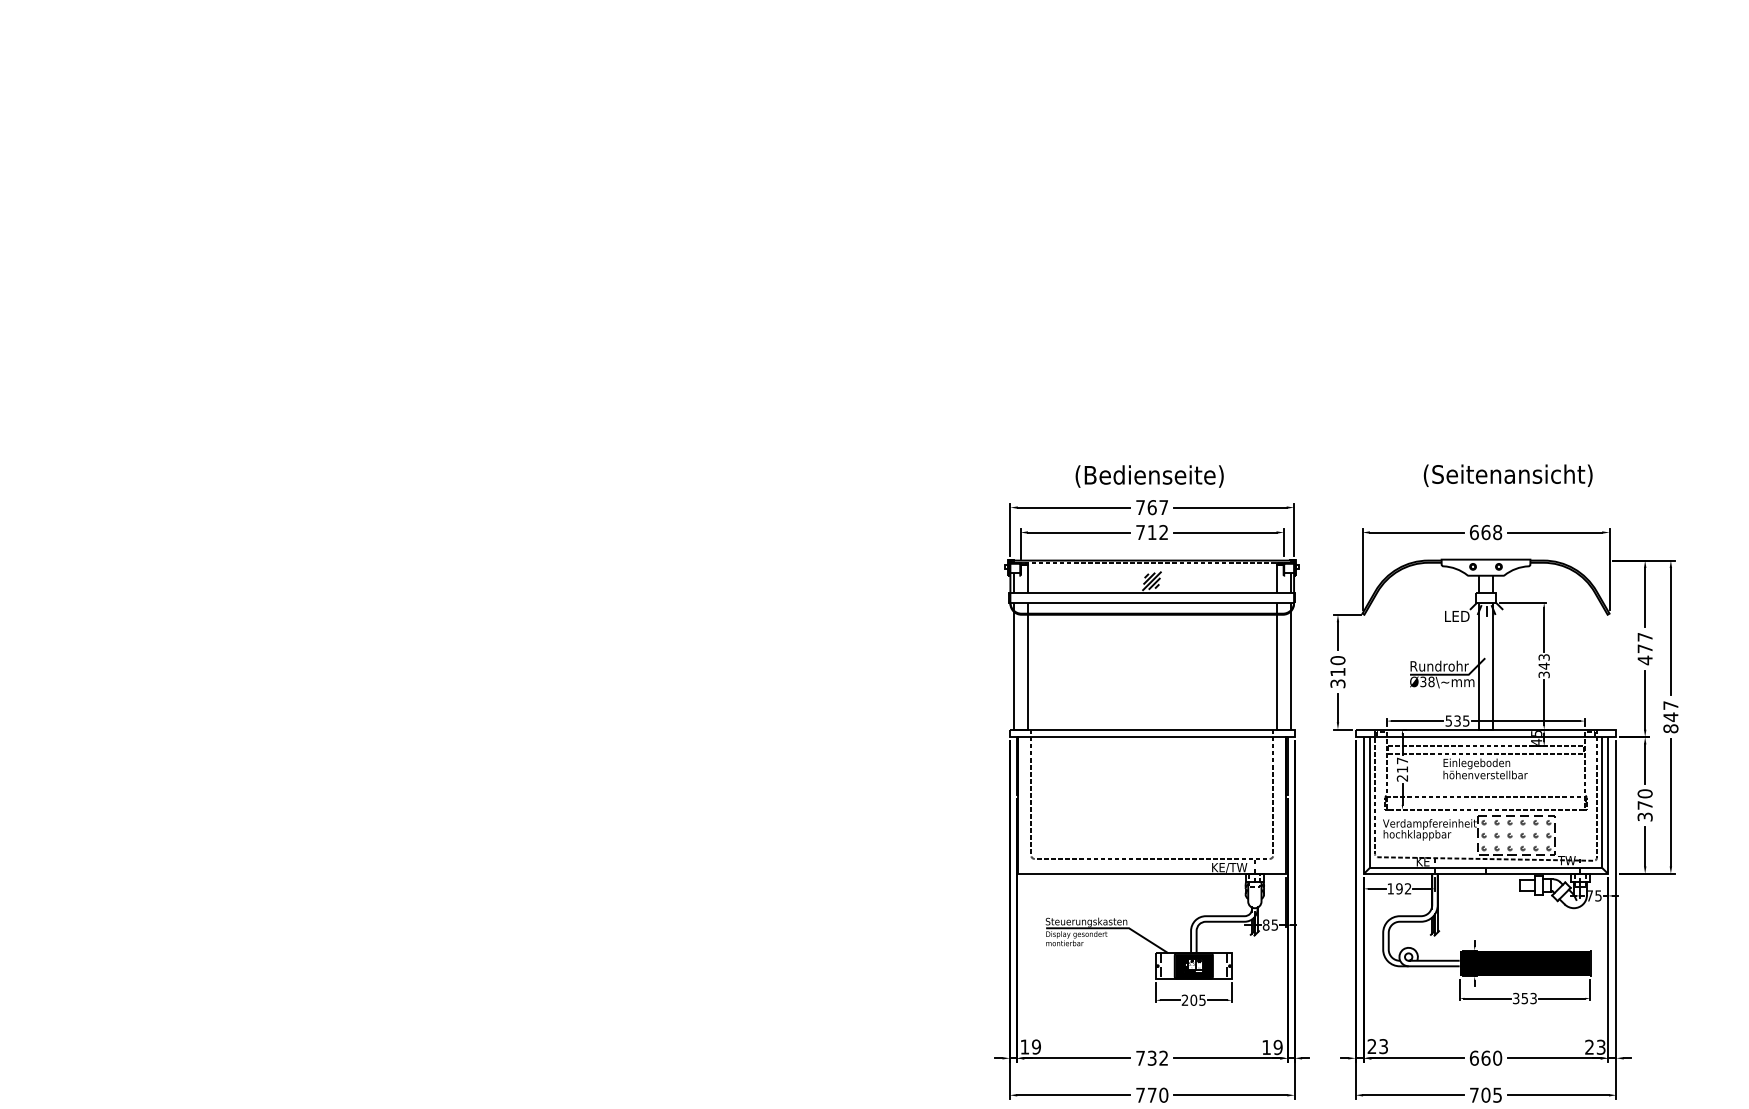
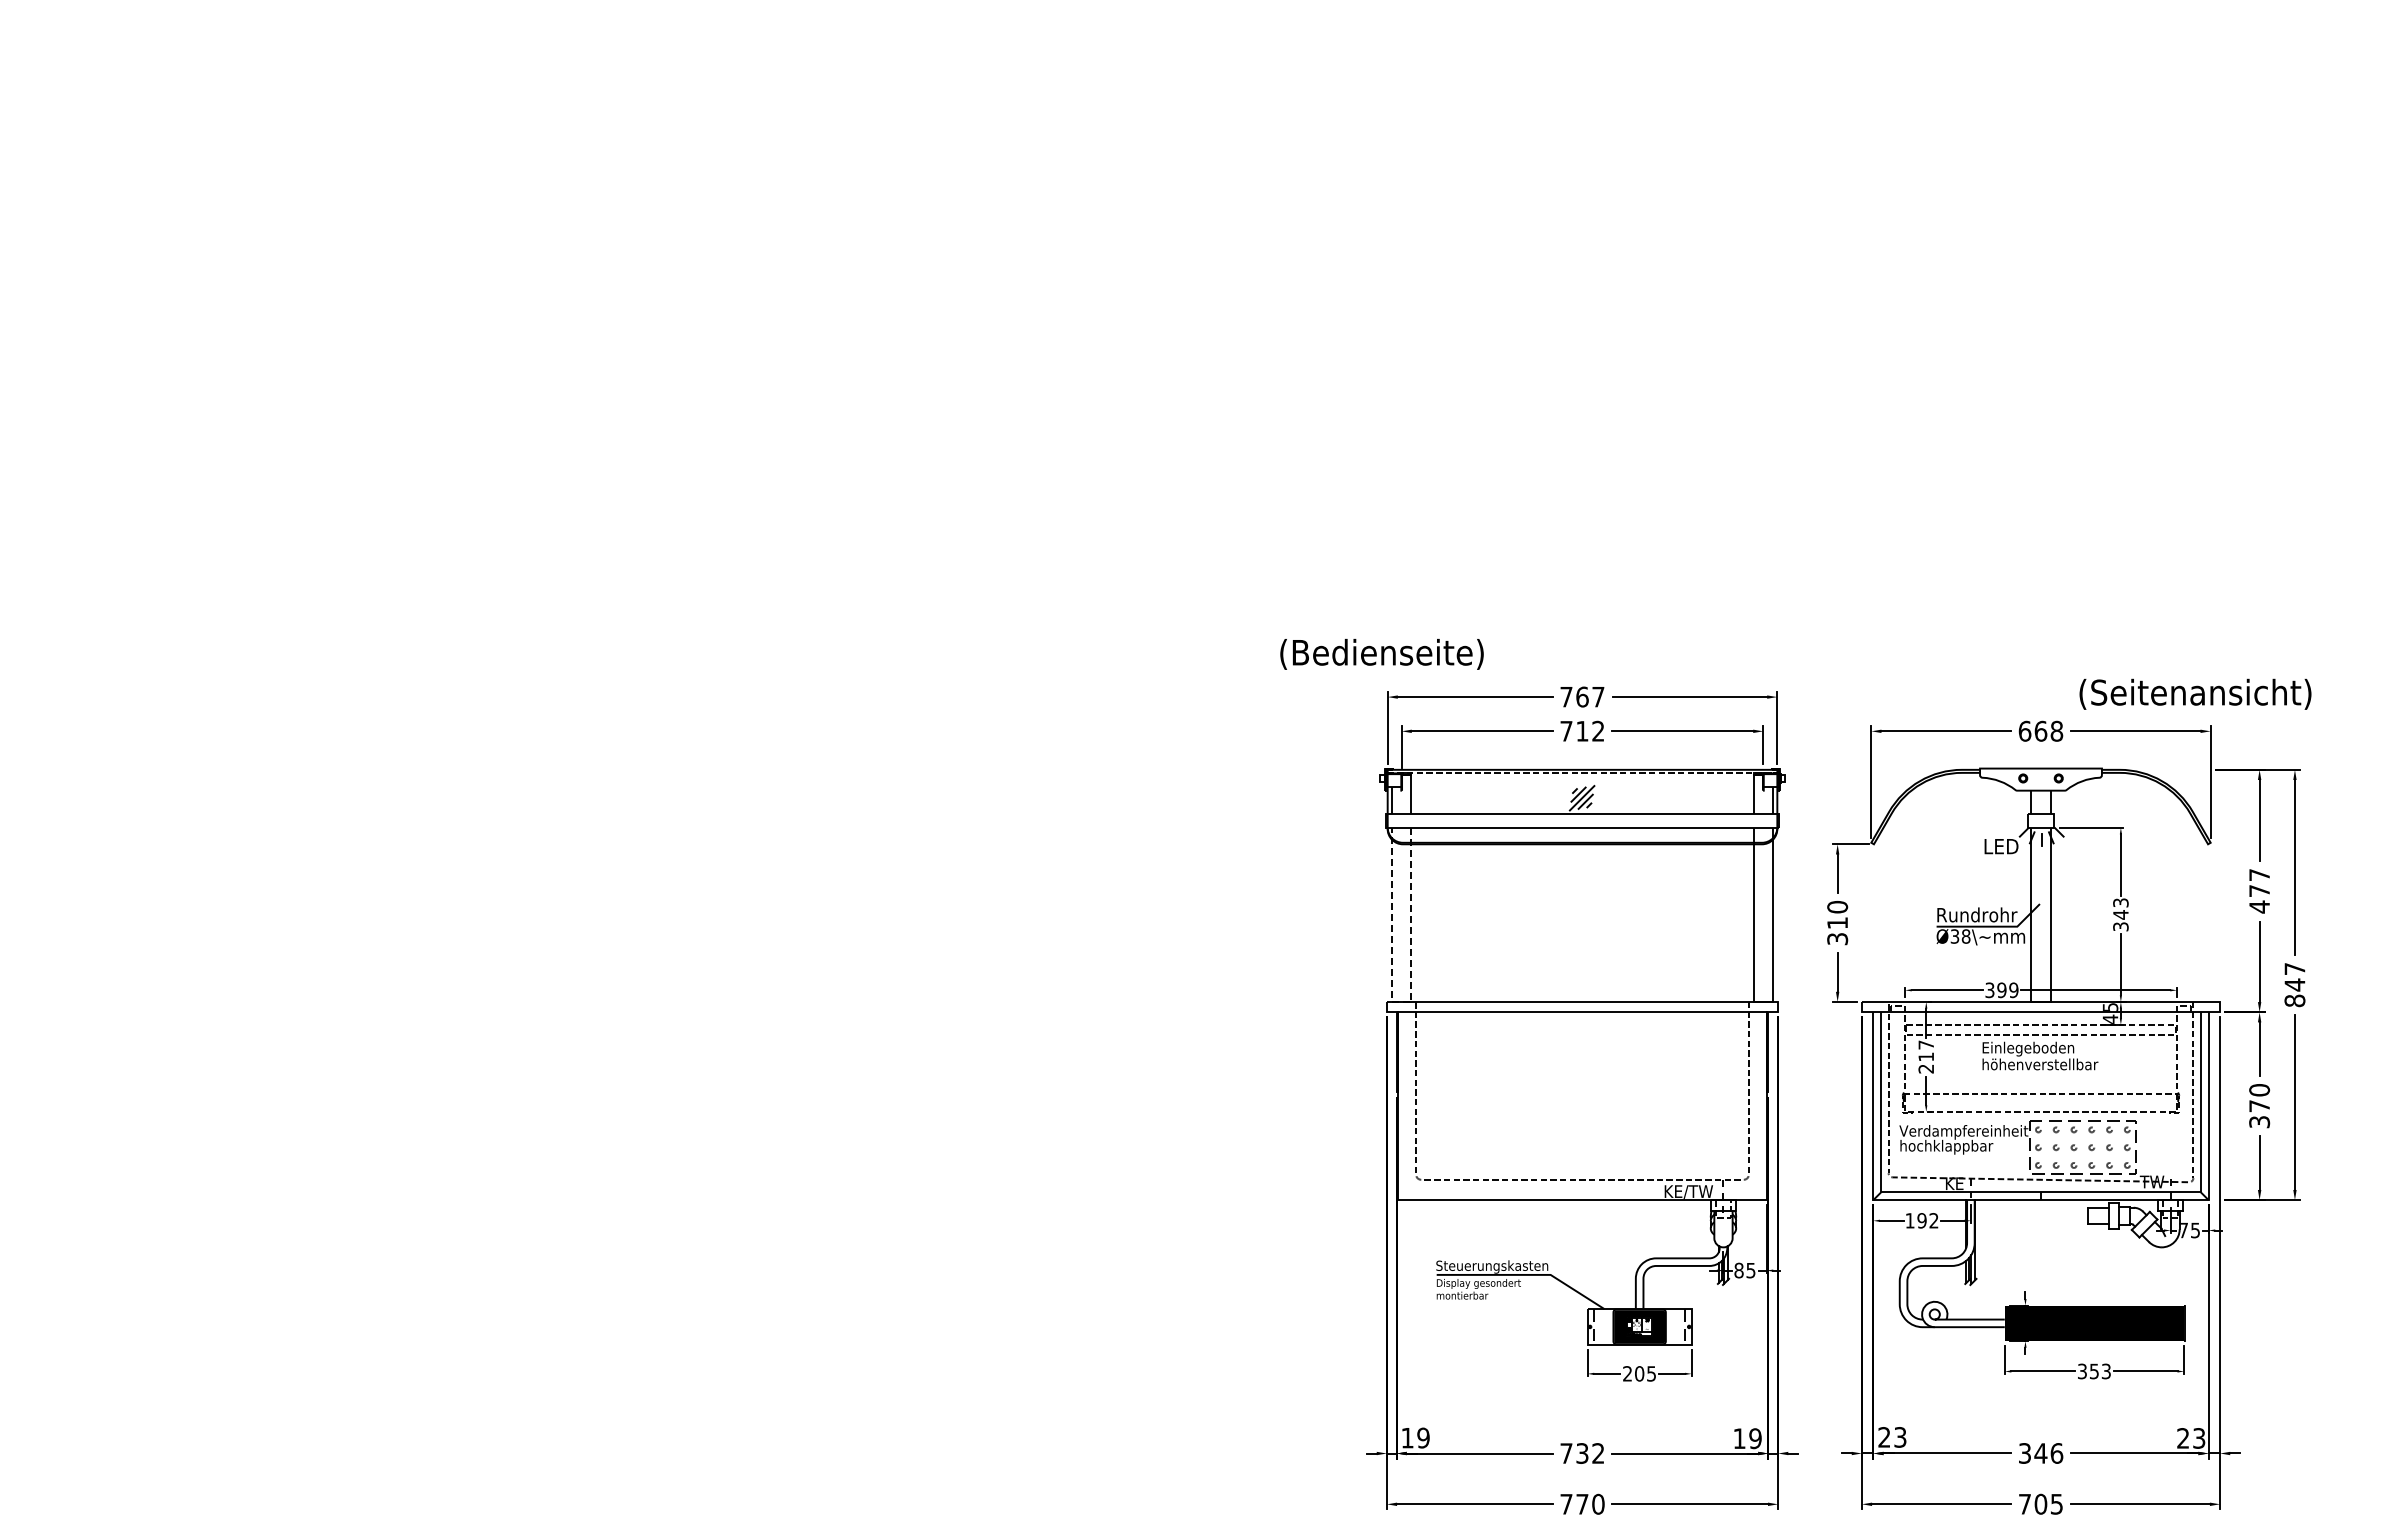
text: (1508, 475) -> (2195, 693), moved
text: (1149, 476) -> (1381, 654), moved
text: (1457, 720) -> (2001, 989), 535 -> 399
line: (1020, 729) -> (1401, 1002), solid -> dashed
text: (1485, 1058) -> (2040, 1453), 660 -> 346

